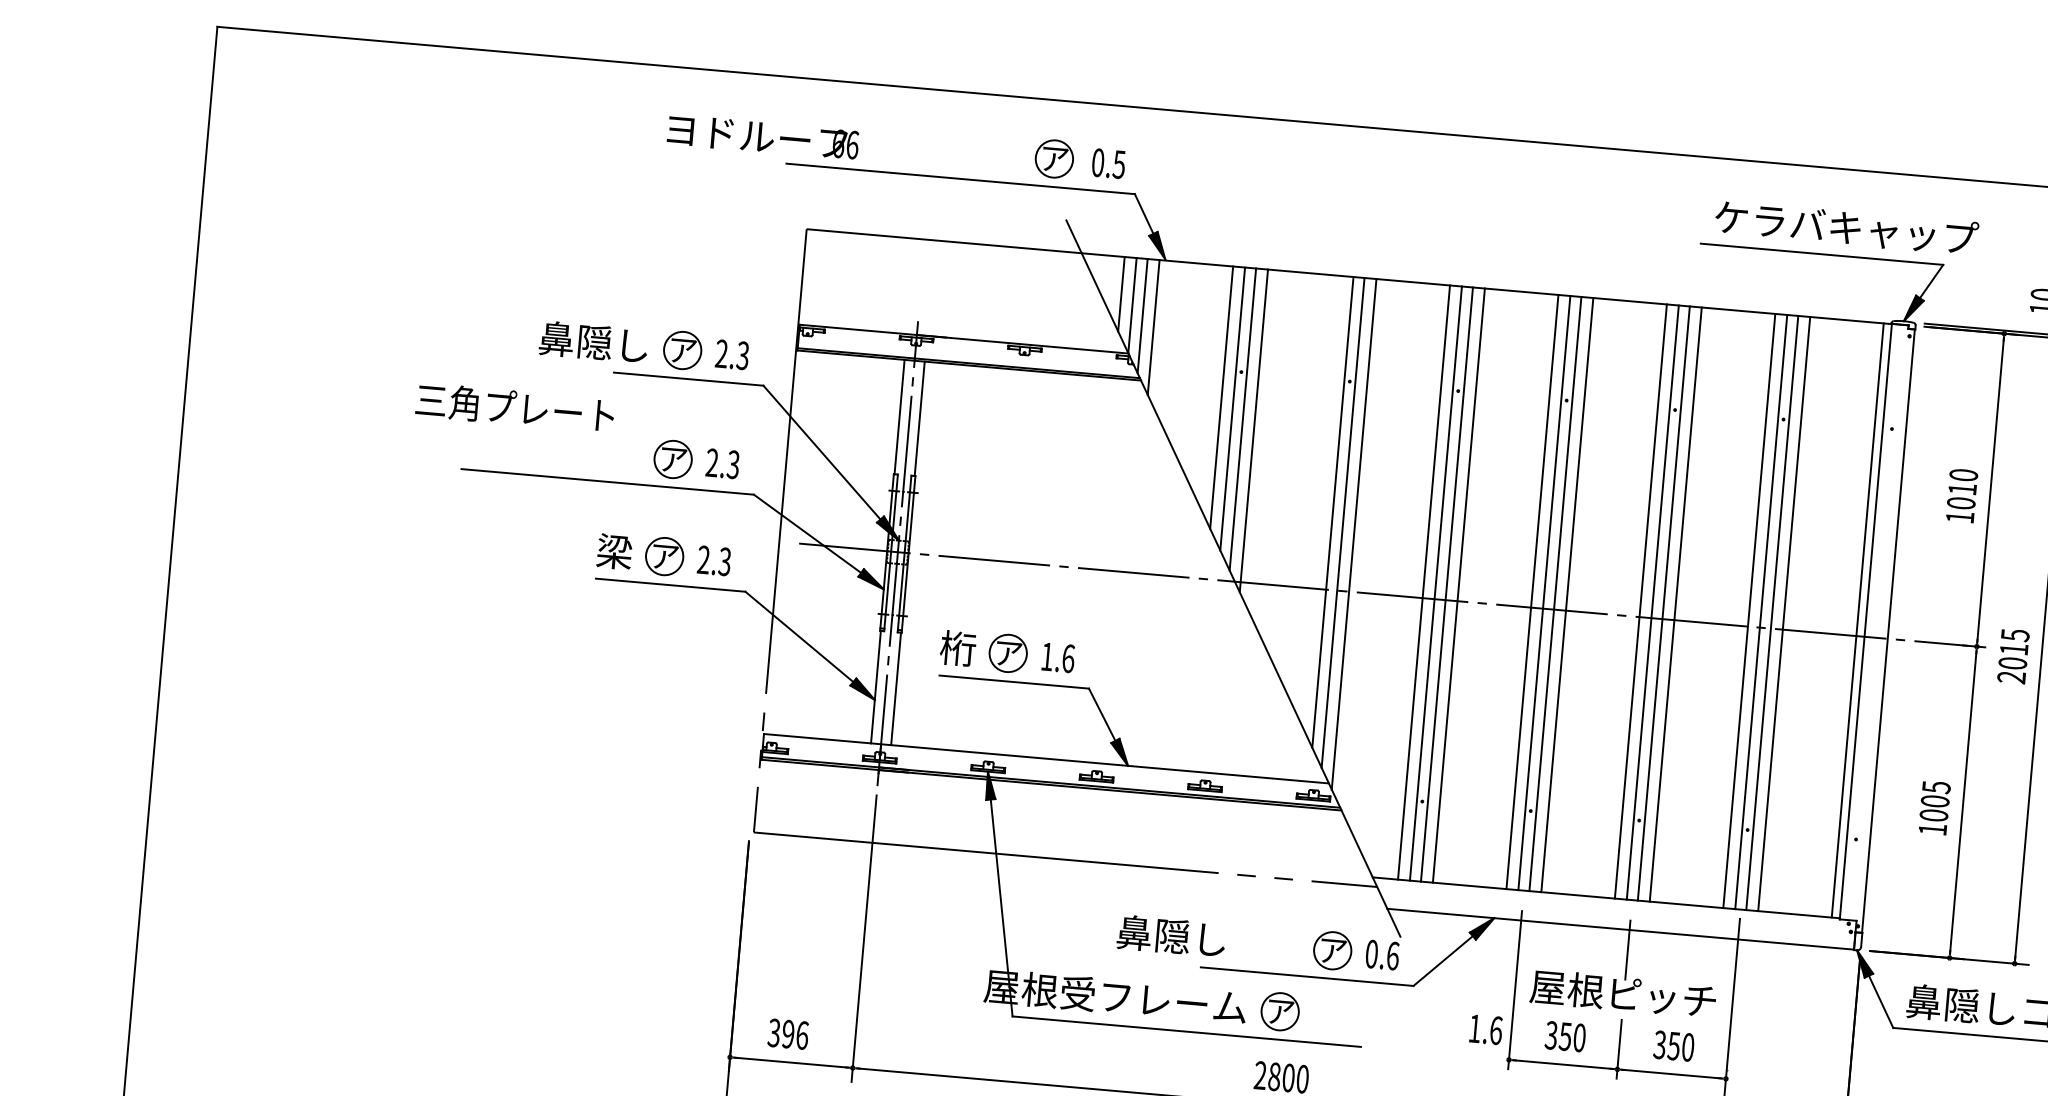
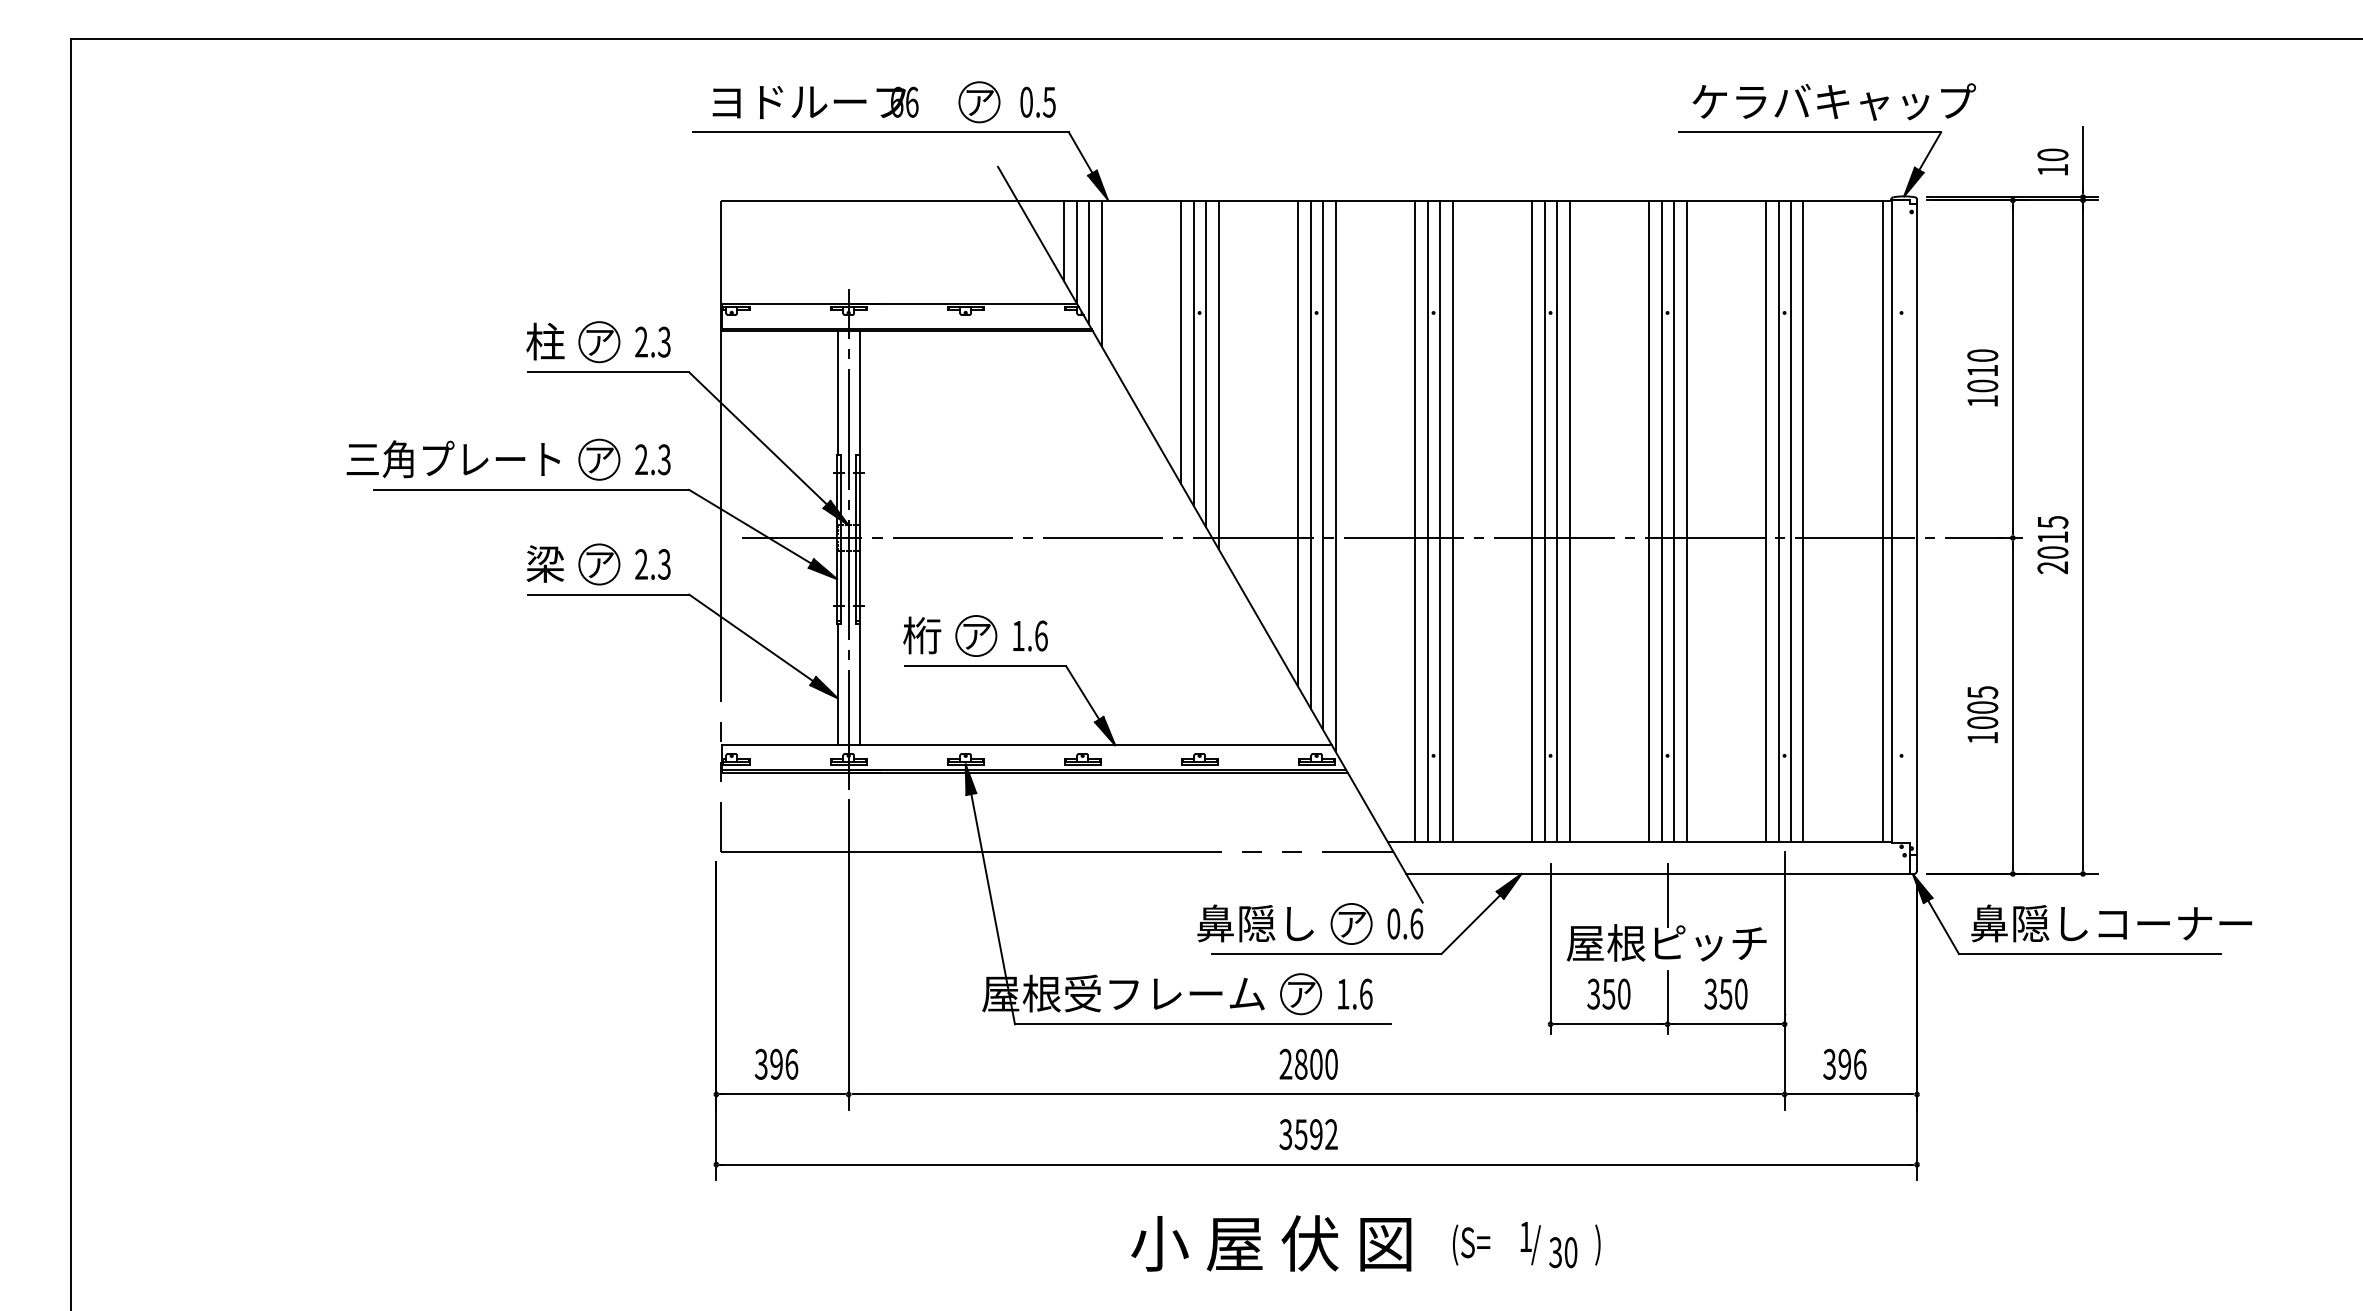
text: (763, 137) -> (815, 102), moved
text: (594, 342) -> (504, 341), 鼻隠し -> 柱
text: (514, 408) -> (452, 459), moved
line: (1321, 501) -> (1297, 443), added
text: (1171, 936) -> (1255, 923), moved
text: (1486, 1029) -> (1355, 993), moved

